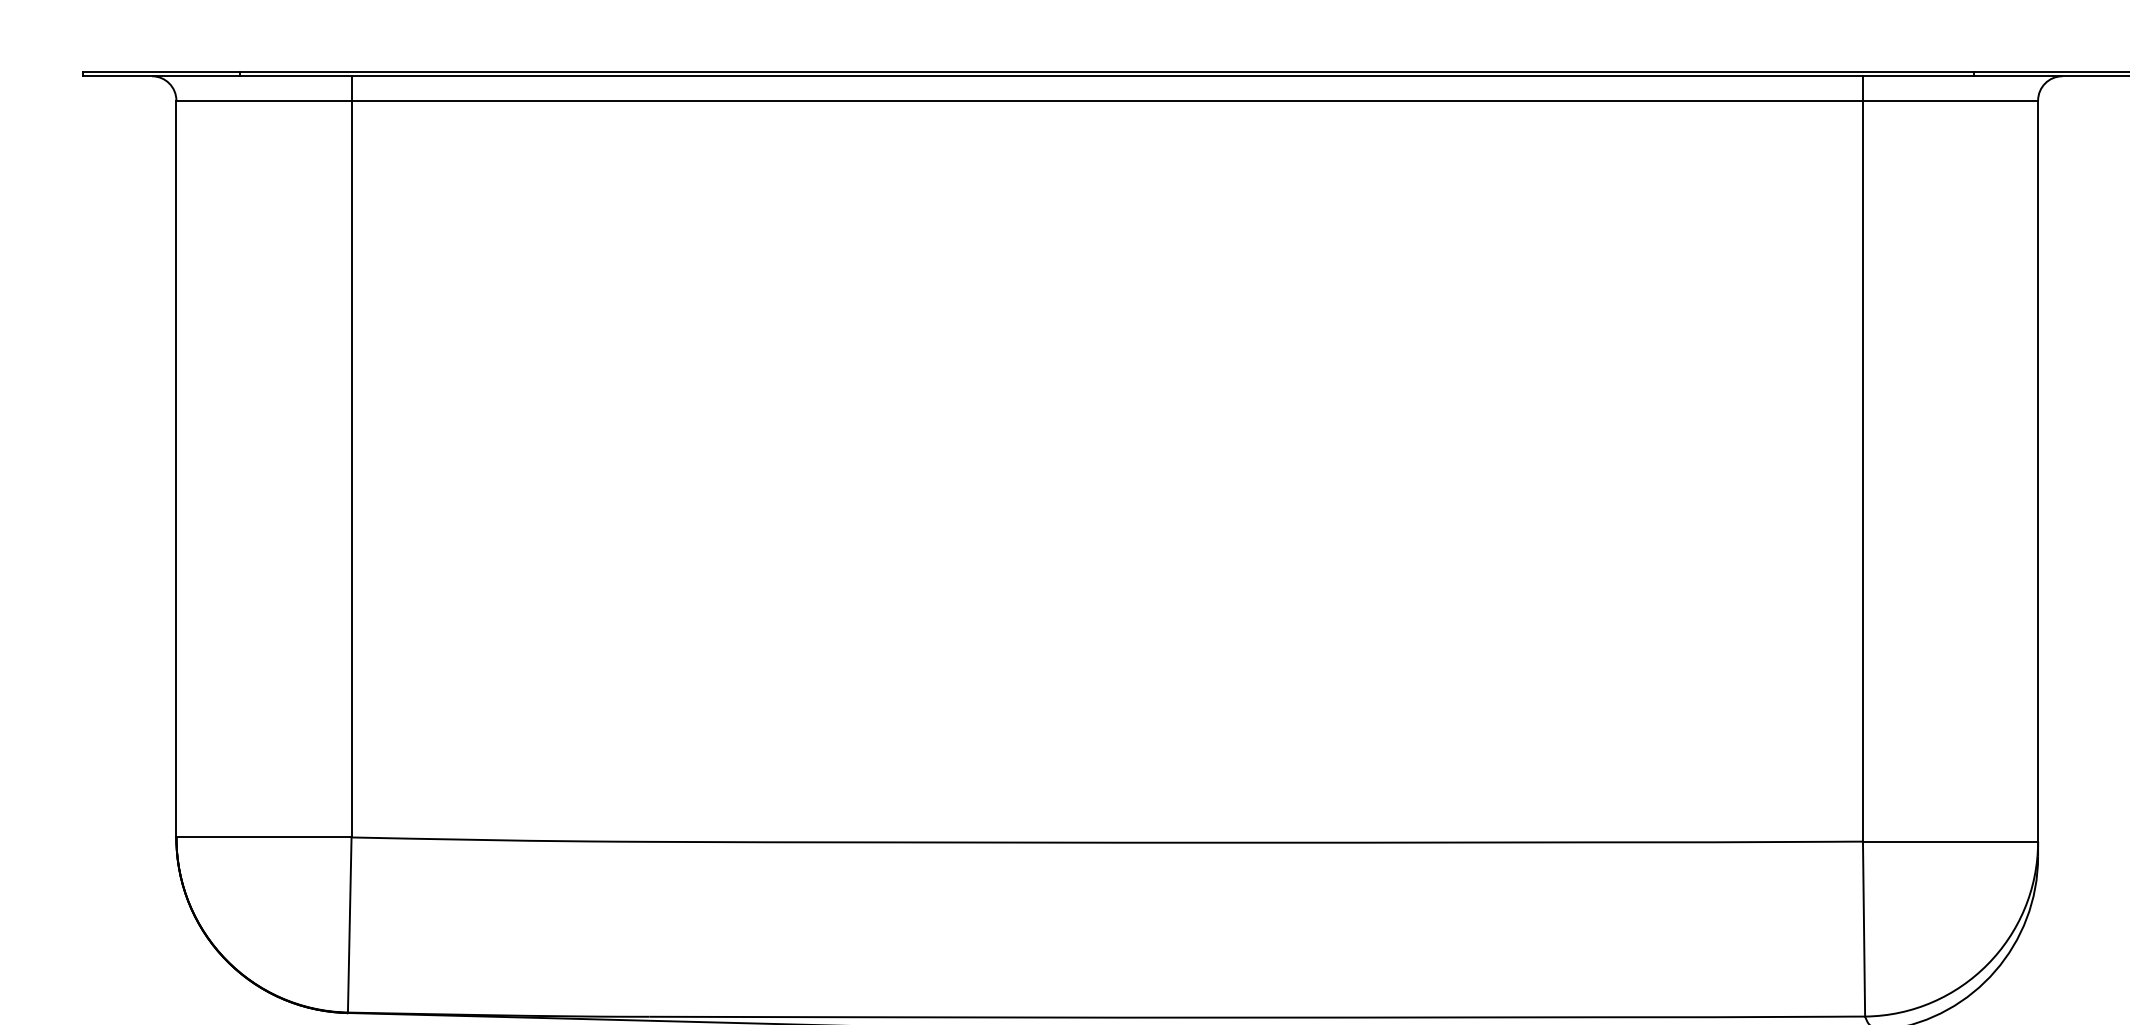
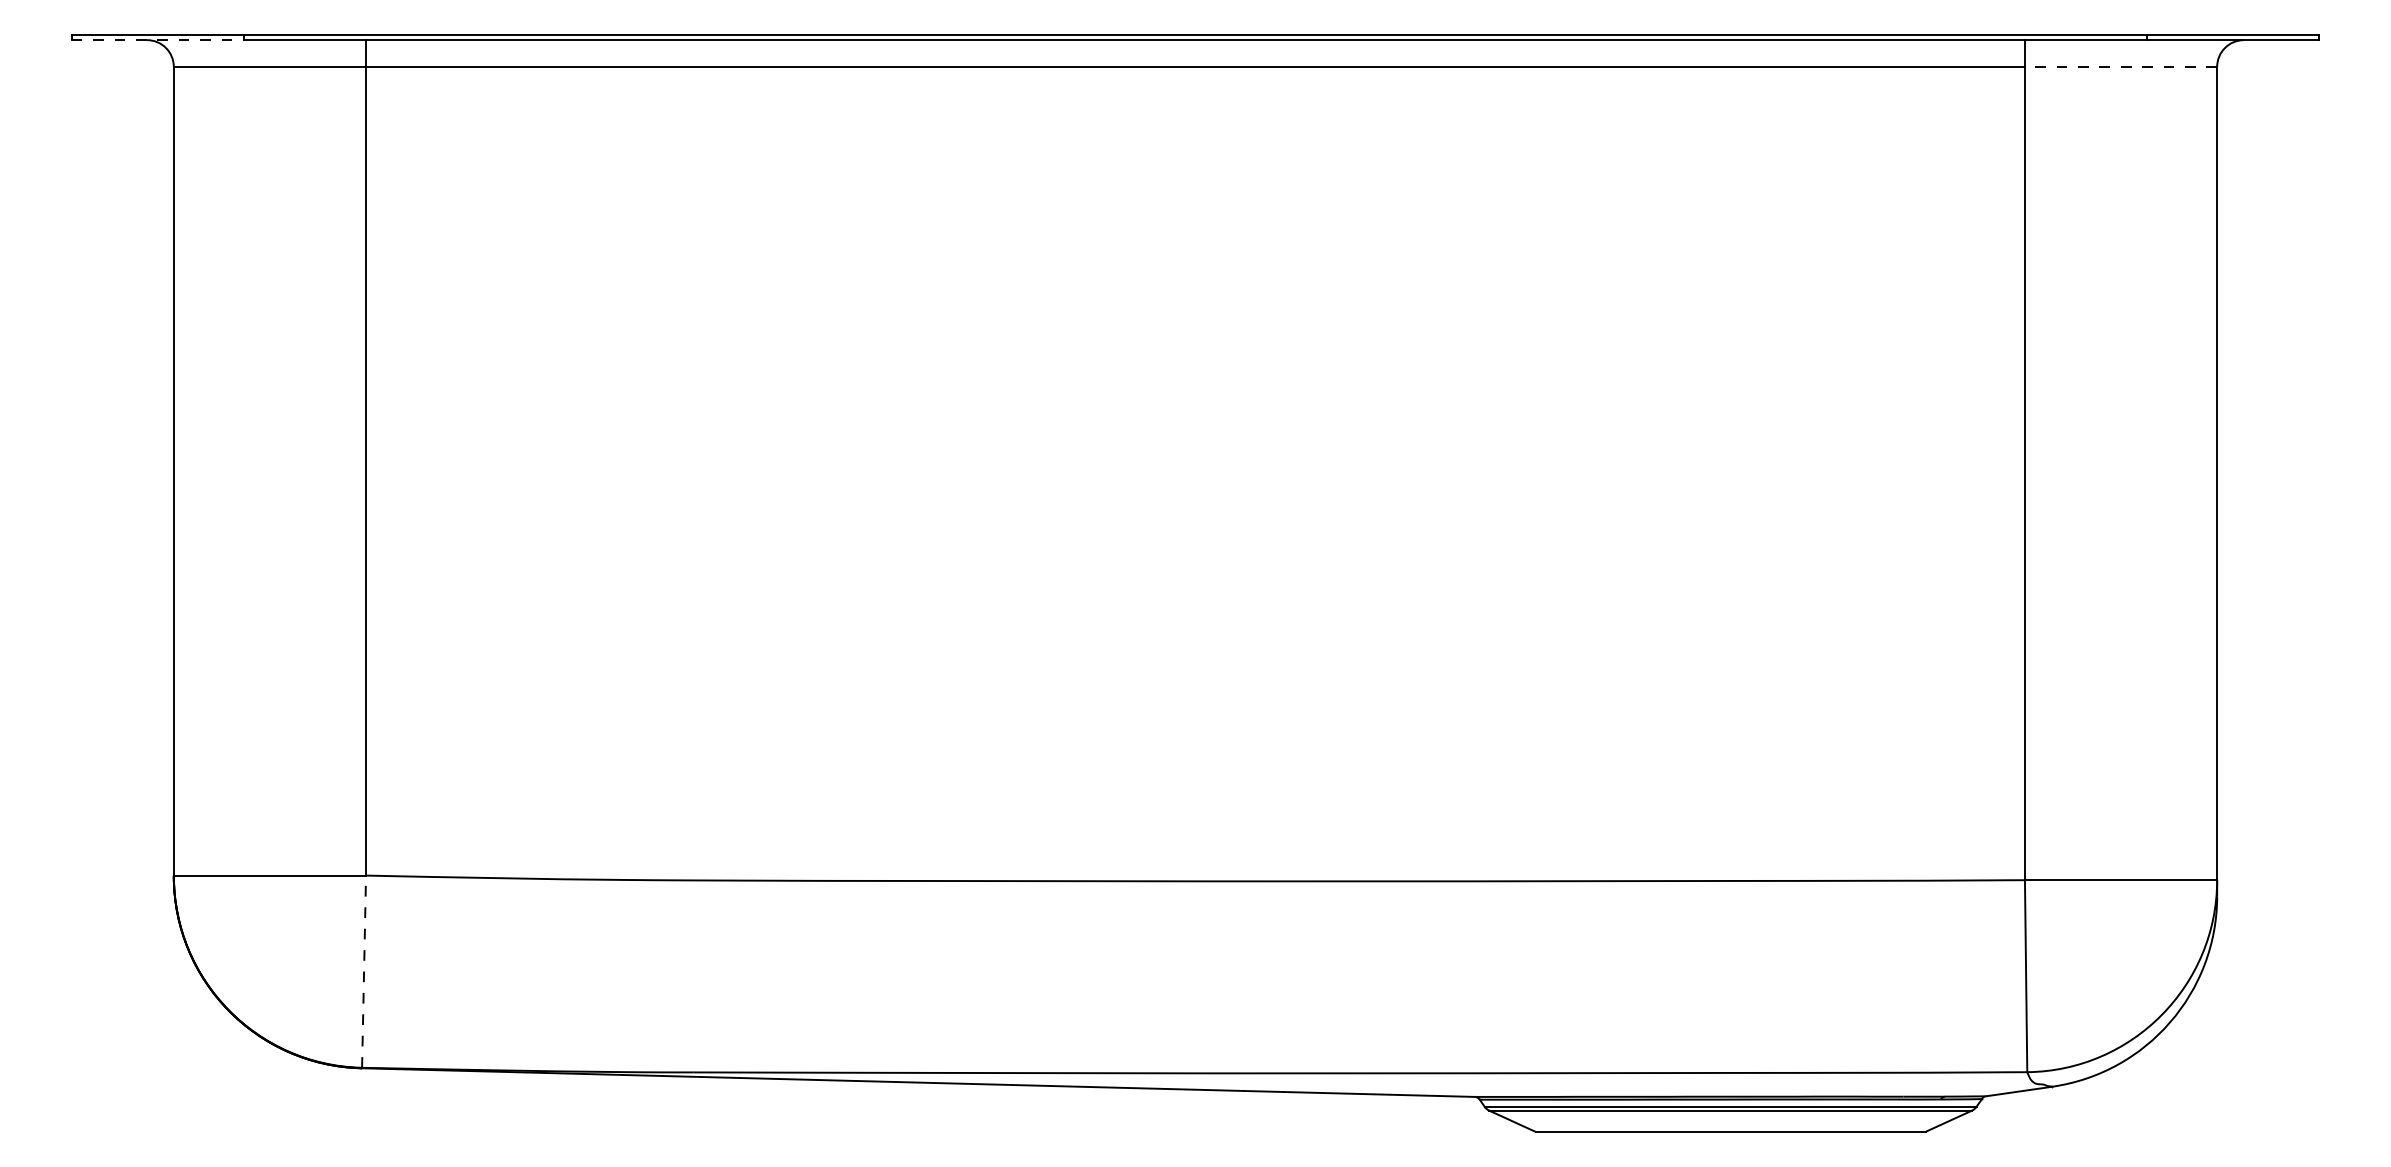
line: (162, 76) -> (158, 40), solid -> dashed
line: (1950, 100) -> (2120, 66), solid -> dashed
line: (350, 924) -> (364, 971), solid -> dashed

